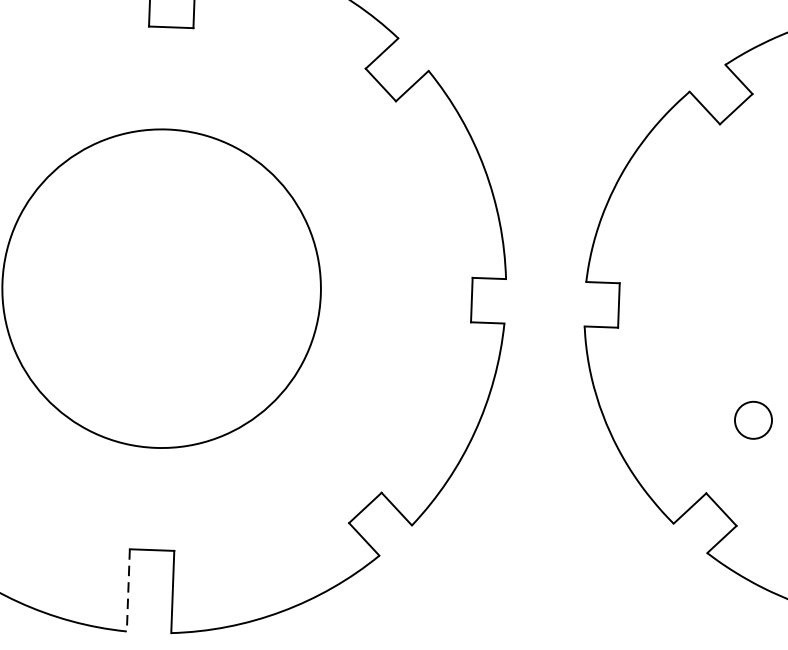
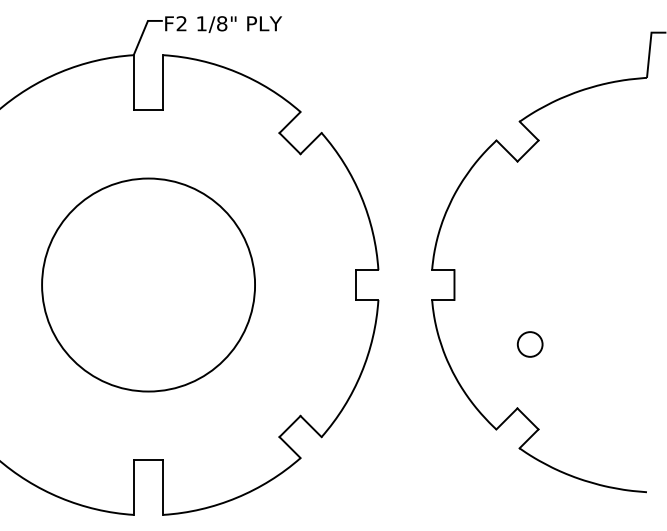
circle: (752, 420) -> (529, 344), moved
line: (128, 590) -> (133, 487), dashed -> solid

